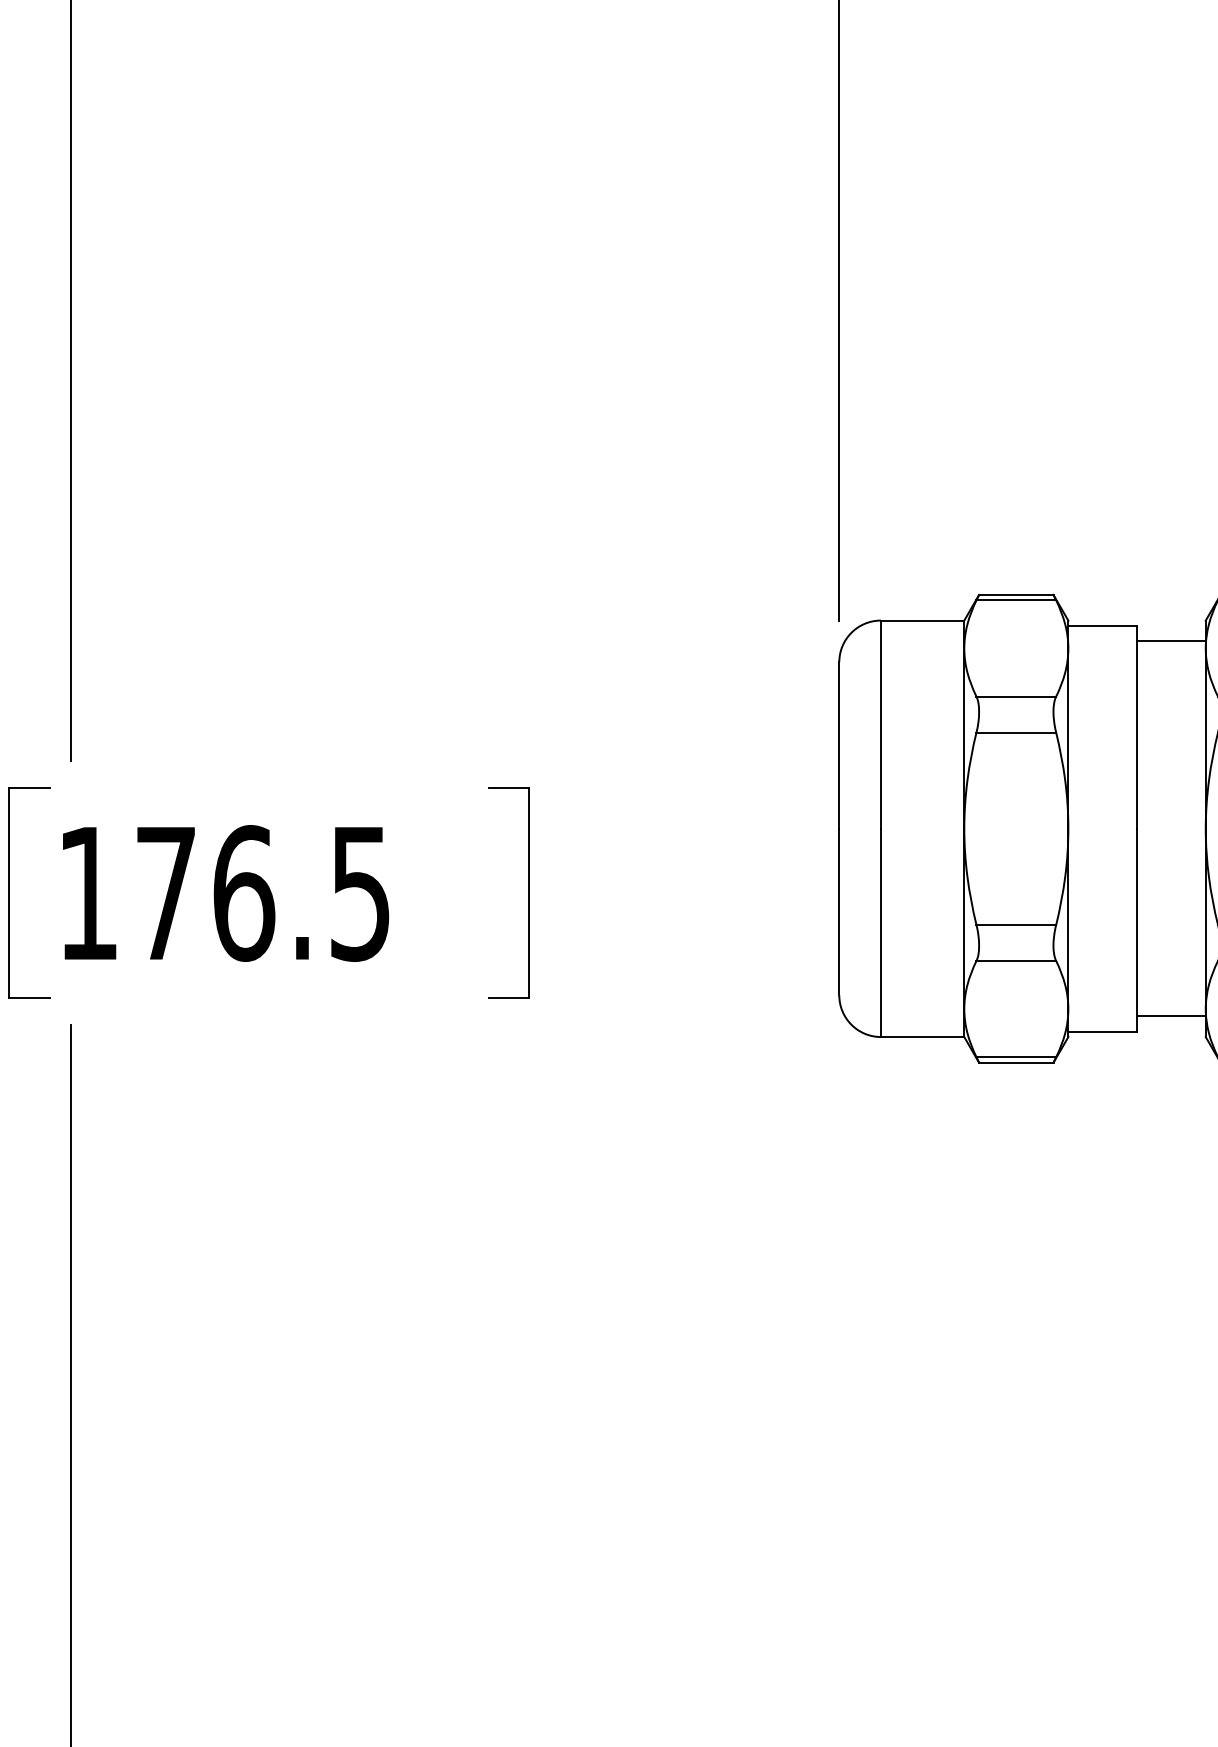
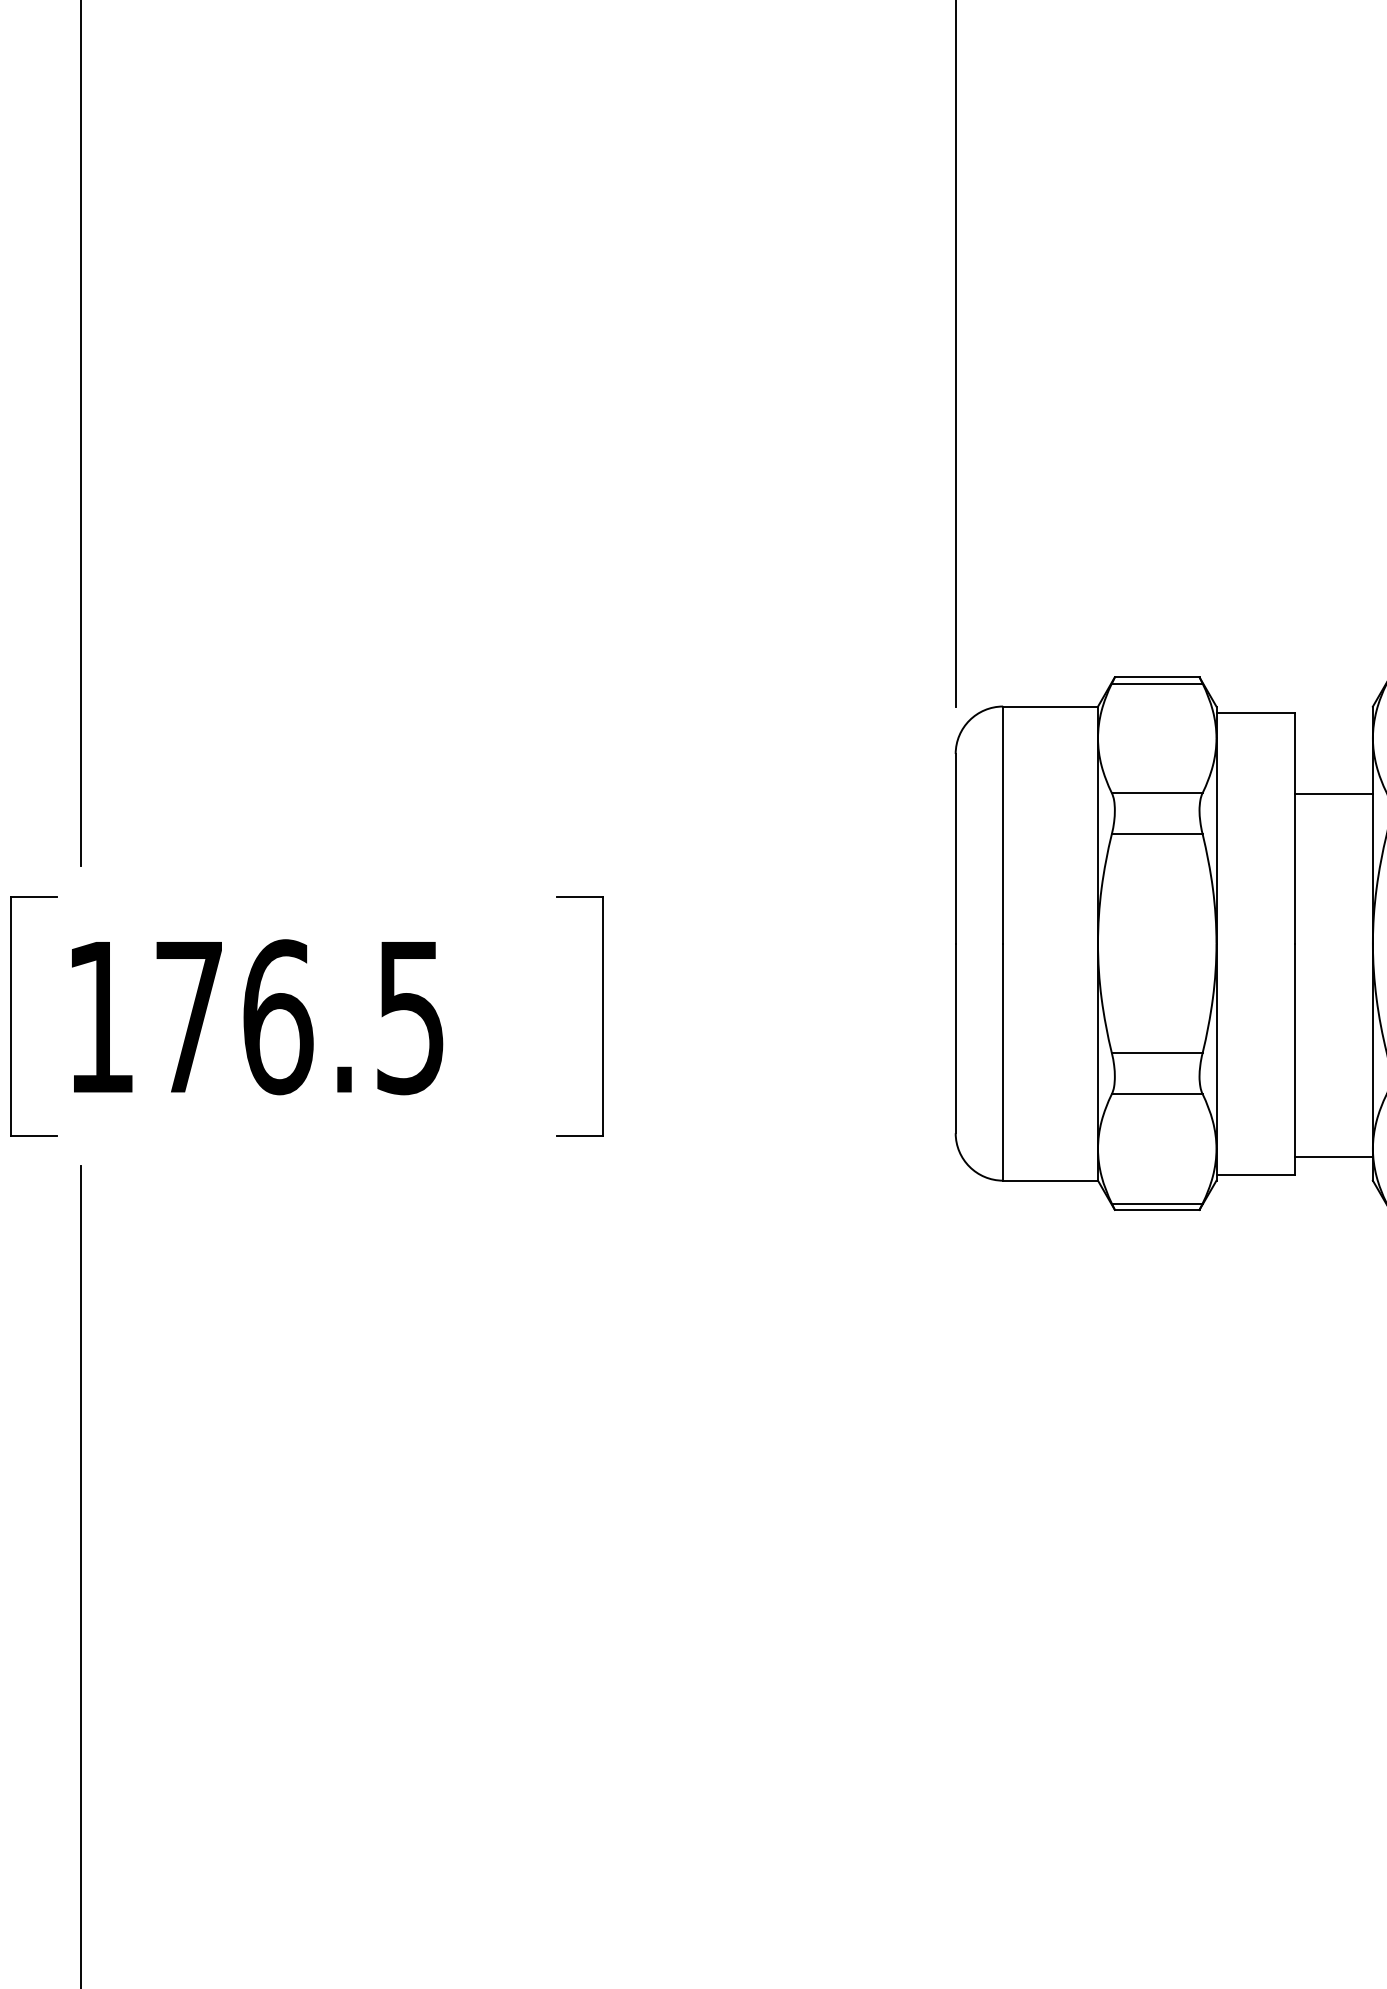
line: (1171, 641) -> (1333, 794), moved

